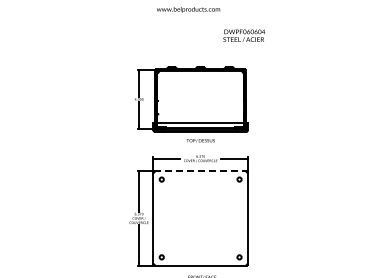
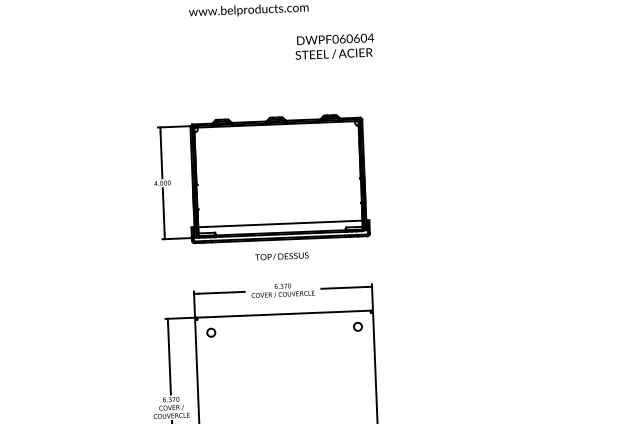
text: (243, 35) -> (333, 46), moved
line: (201, 171) -> (285, 314), dashed -> solid

